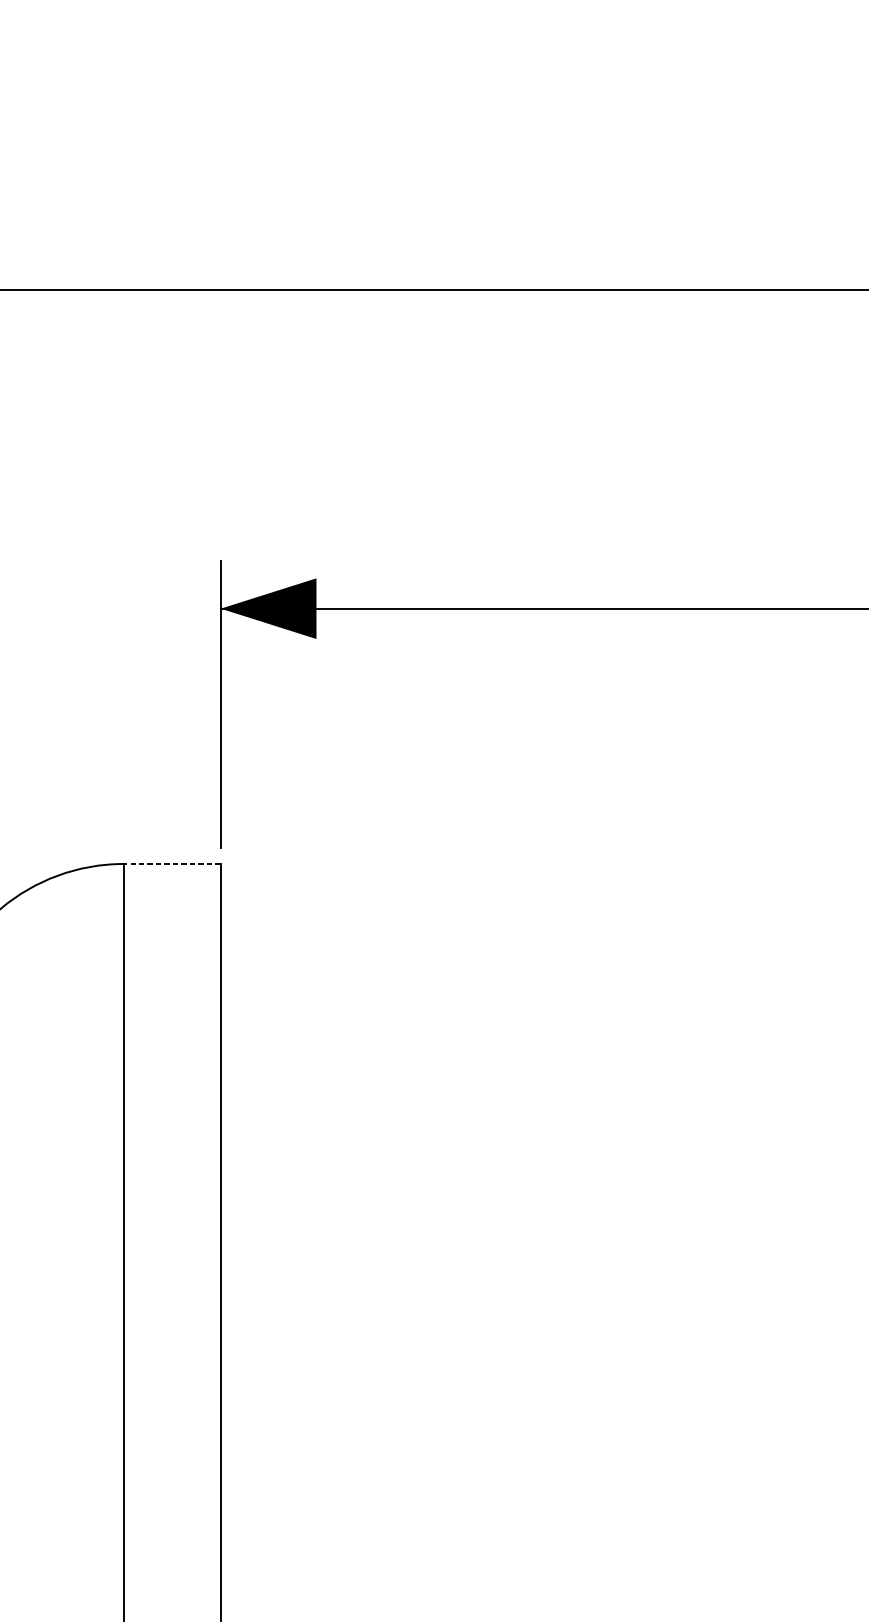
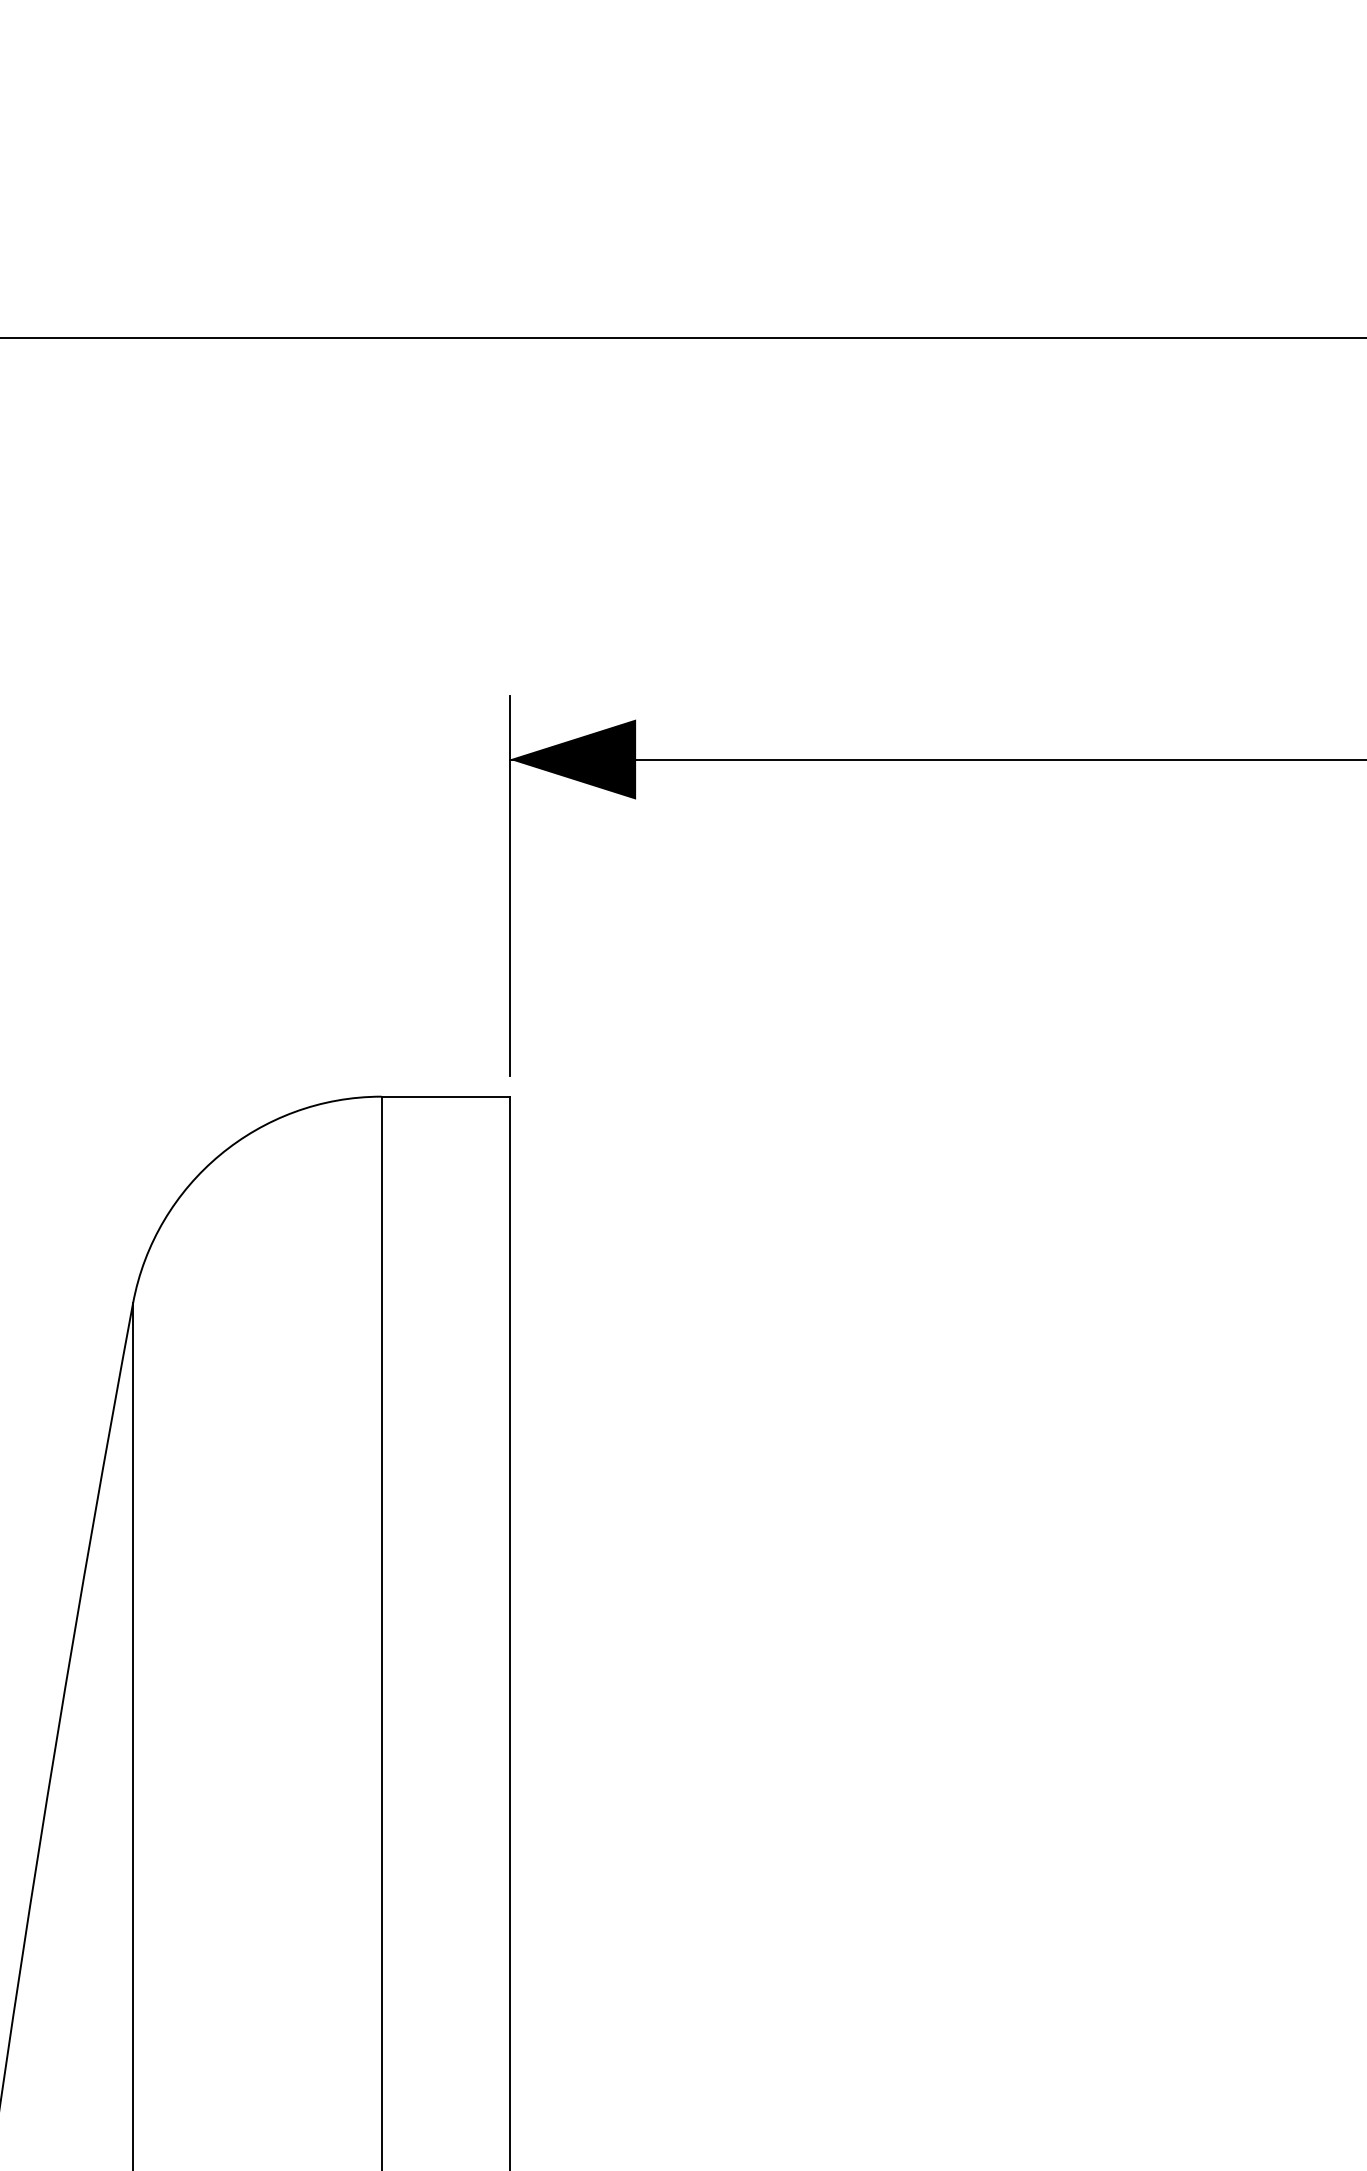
line: (172, 863) -> (445, 1096), dashed -> solid

